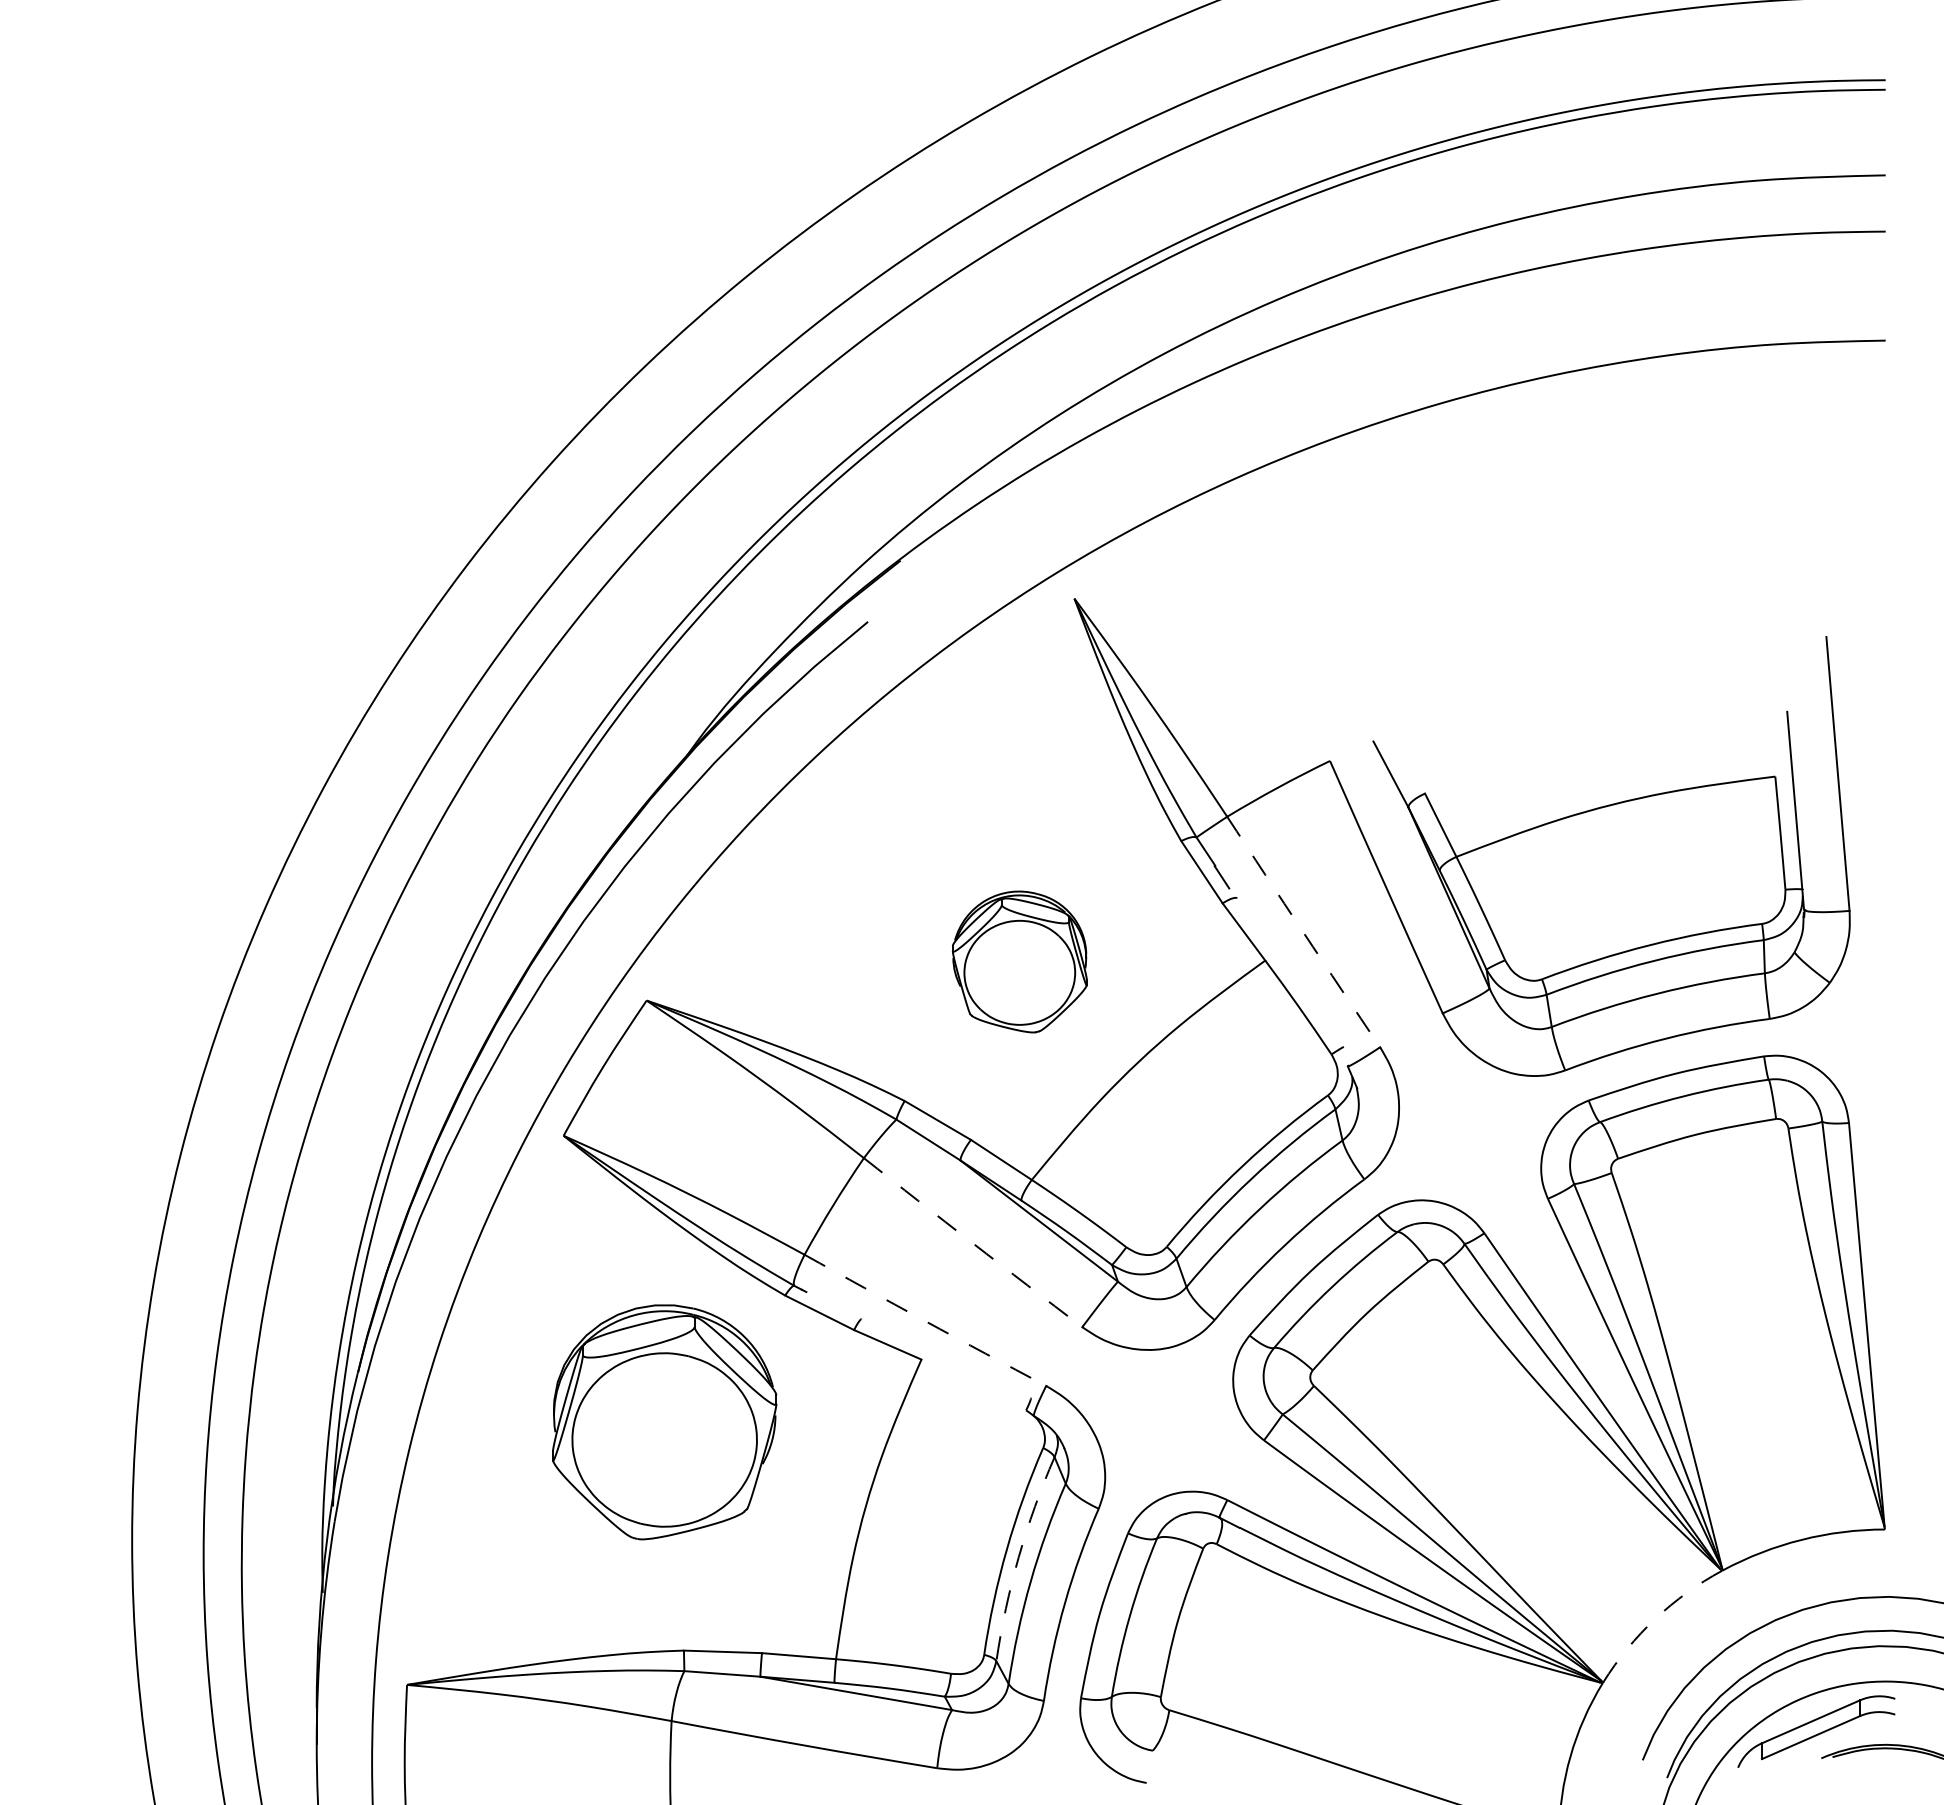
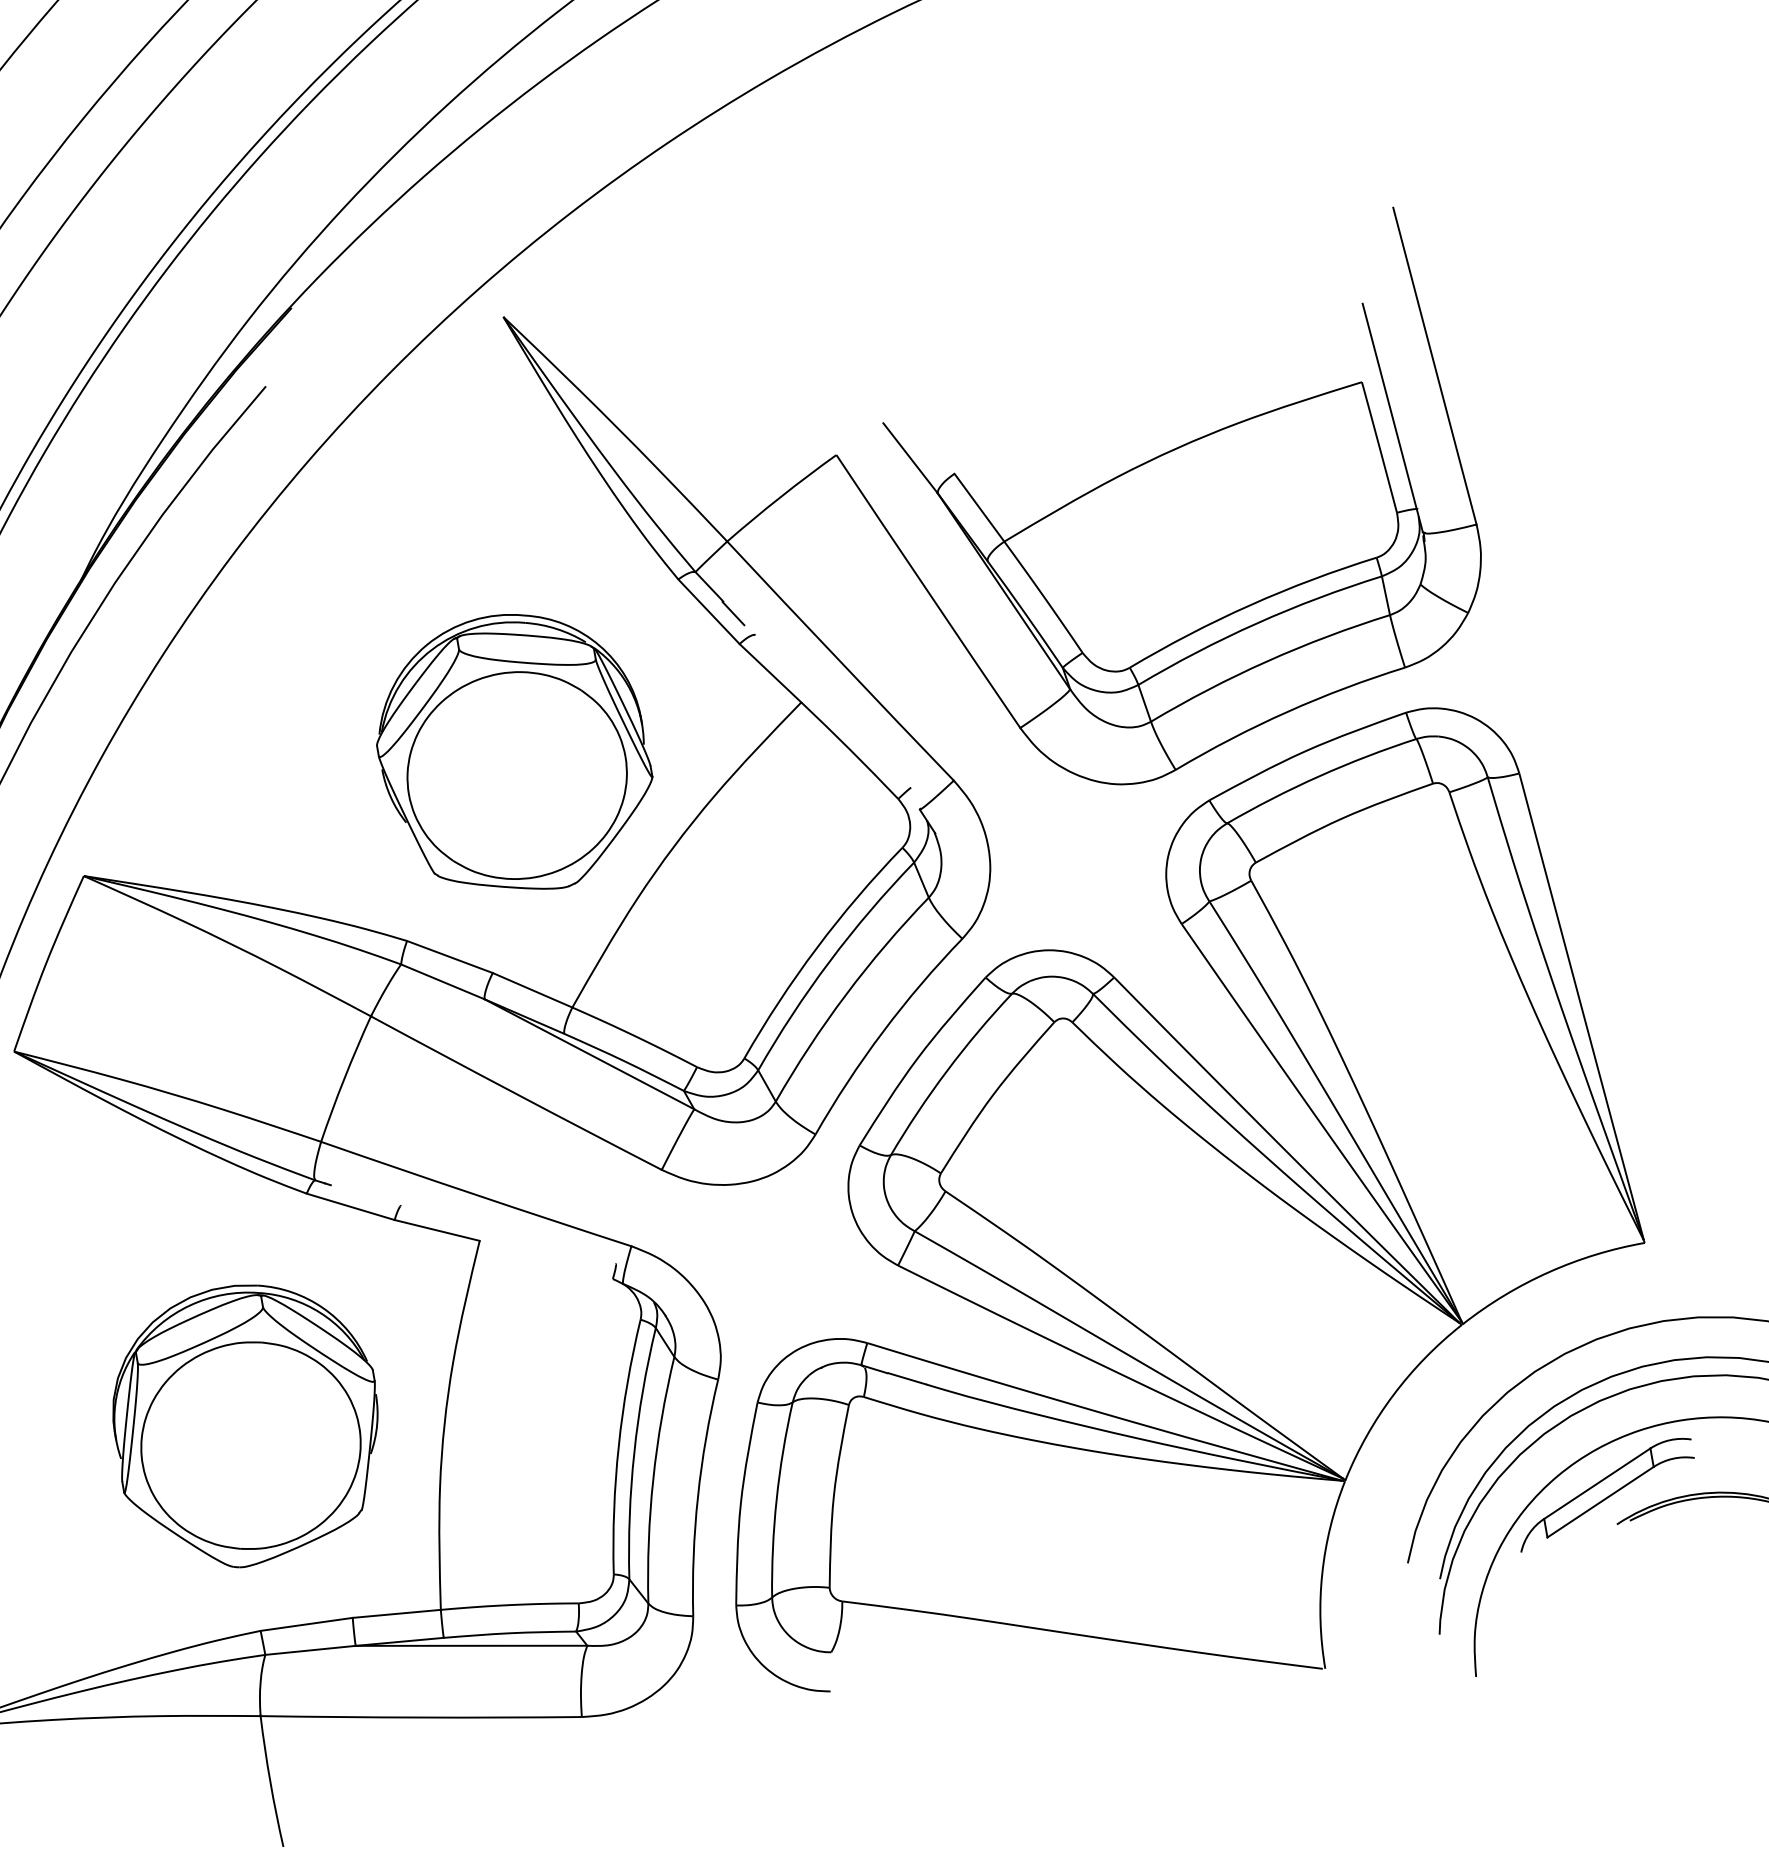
arc: (1303, 932) -> (840, 661), dashed -> solid
part: (1019, 961) -> (513, 753), size x1.67
arc: (972, 1243) -> (515, 1094), dashed -> solid
arc: (925, 1321) -> (476, 1195), dashed -> solid
part: (664, 1422) -> (247, 1425), moved
arc: (1018, 1557) -> (634, 1453), dashed -> solid
arc: (1655, 1618) -> (1393, 1394), dashed -> solid

